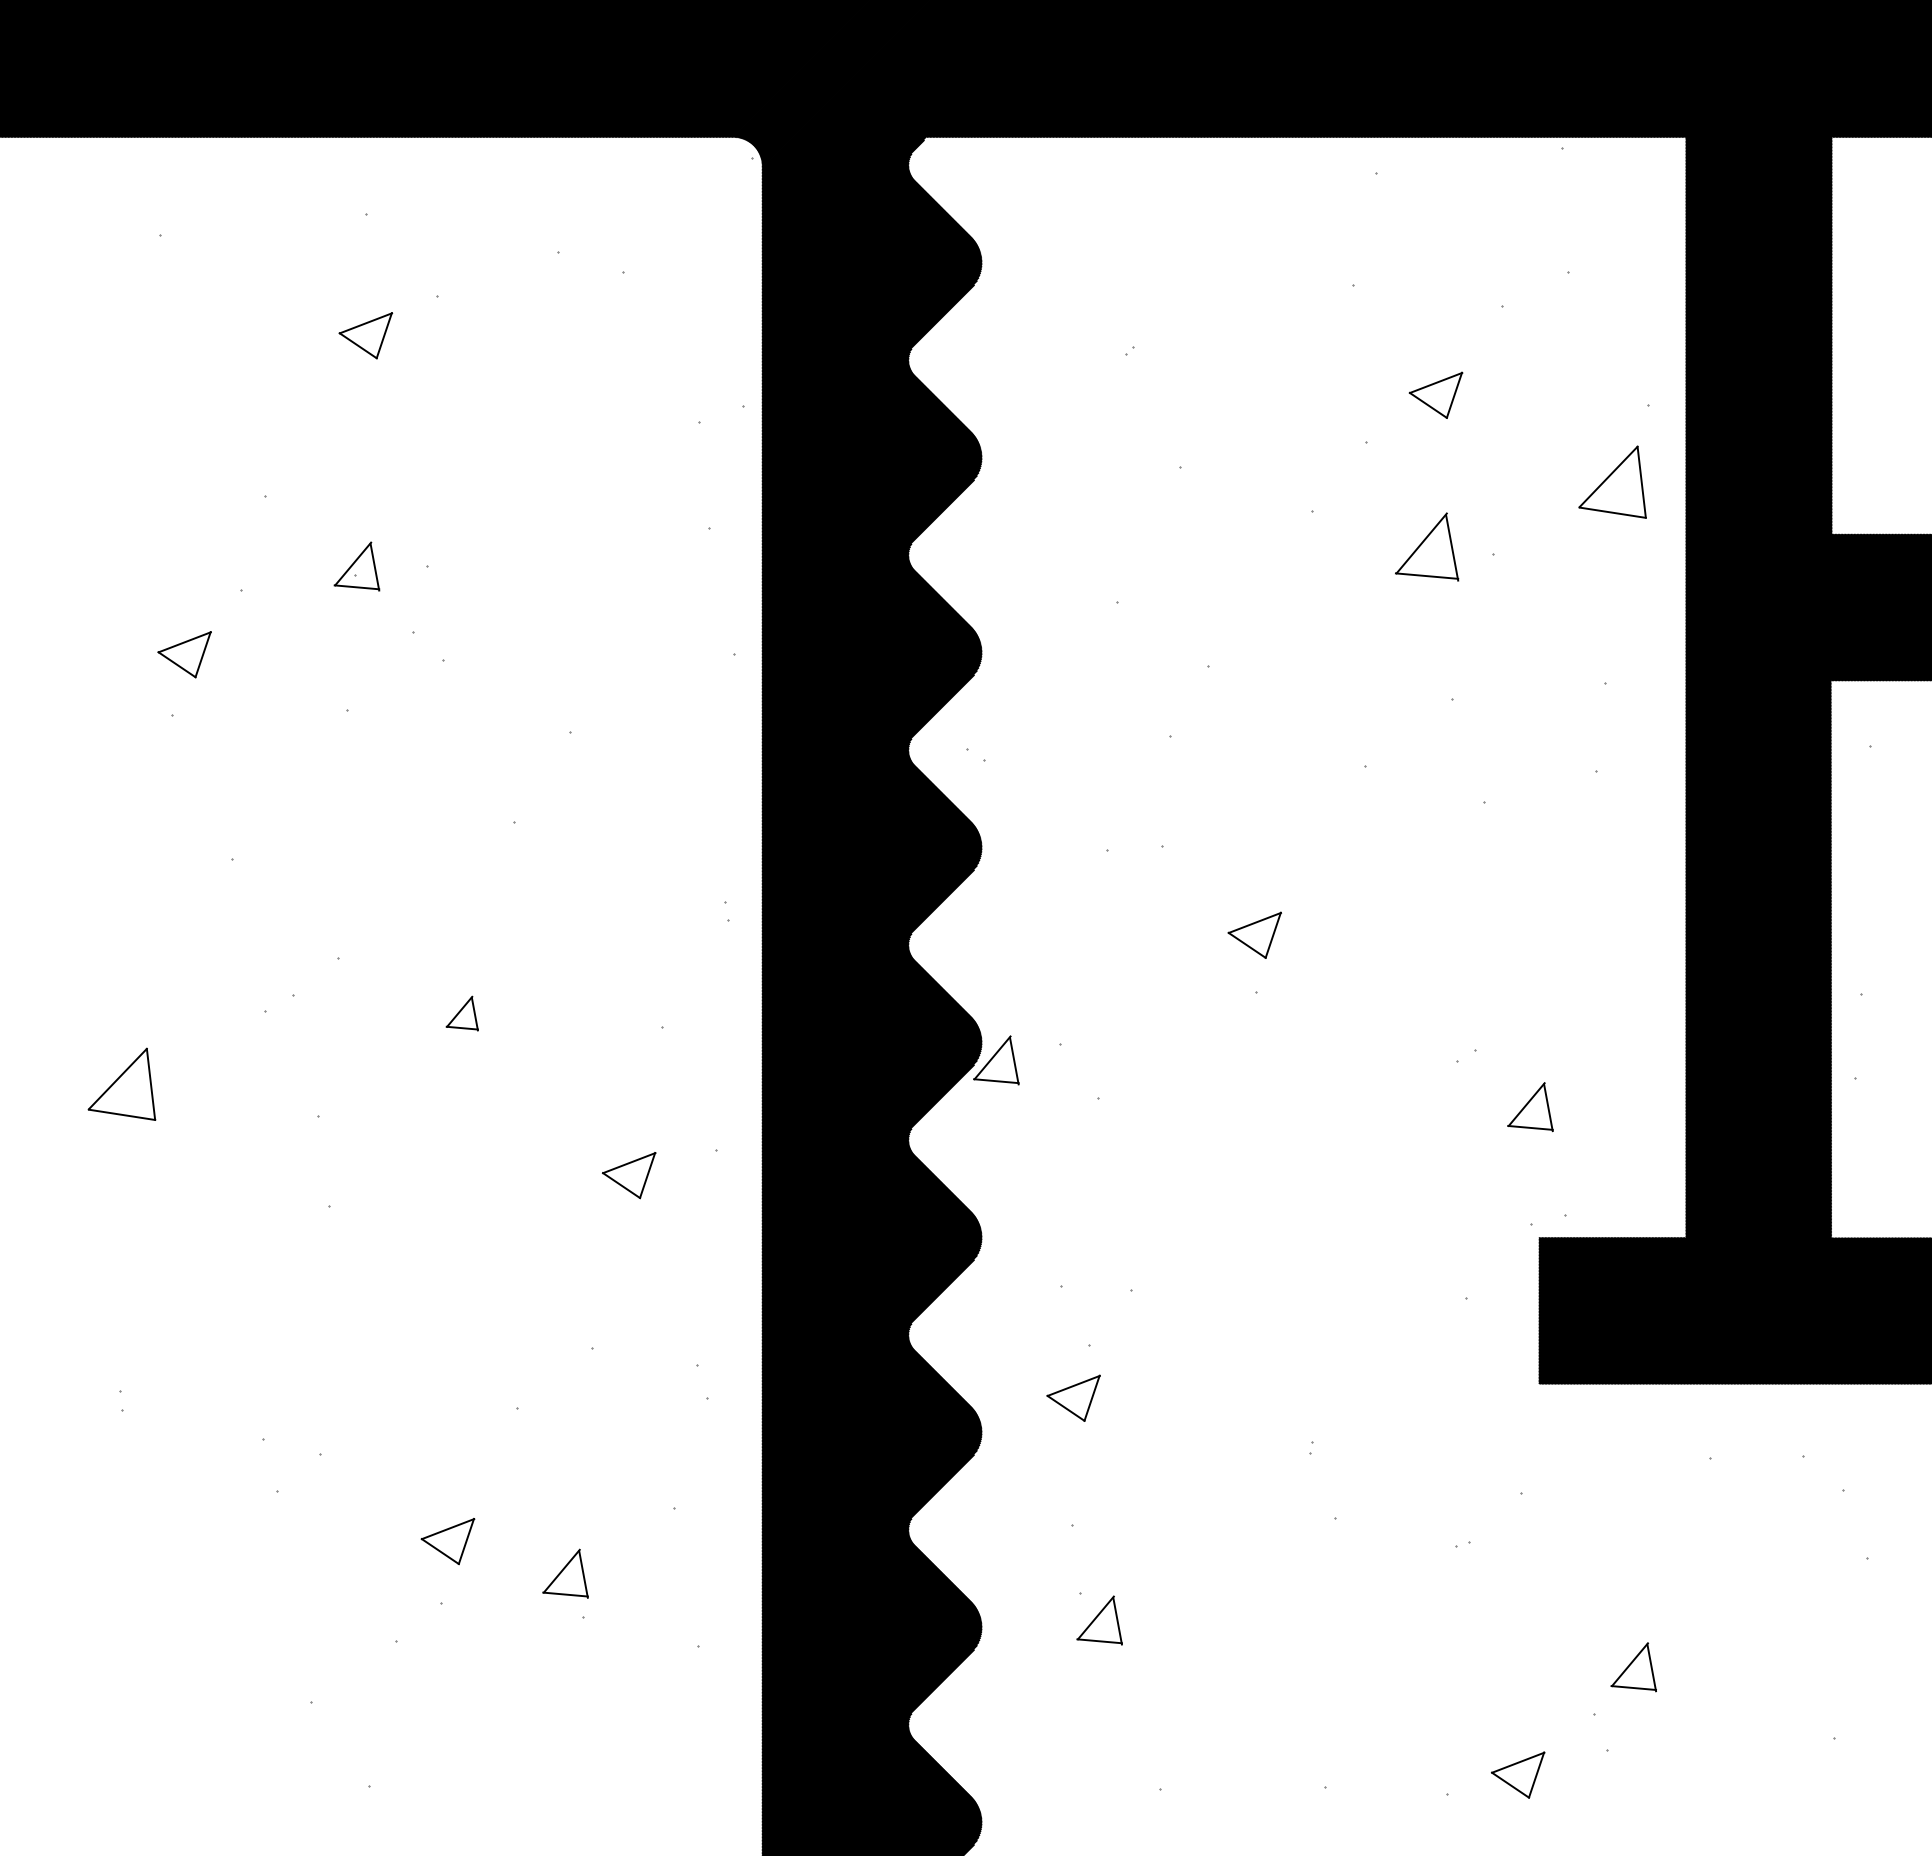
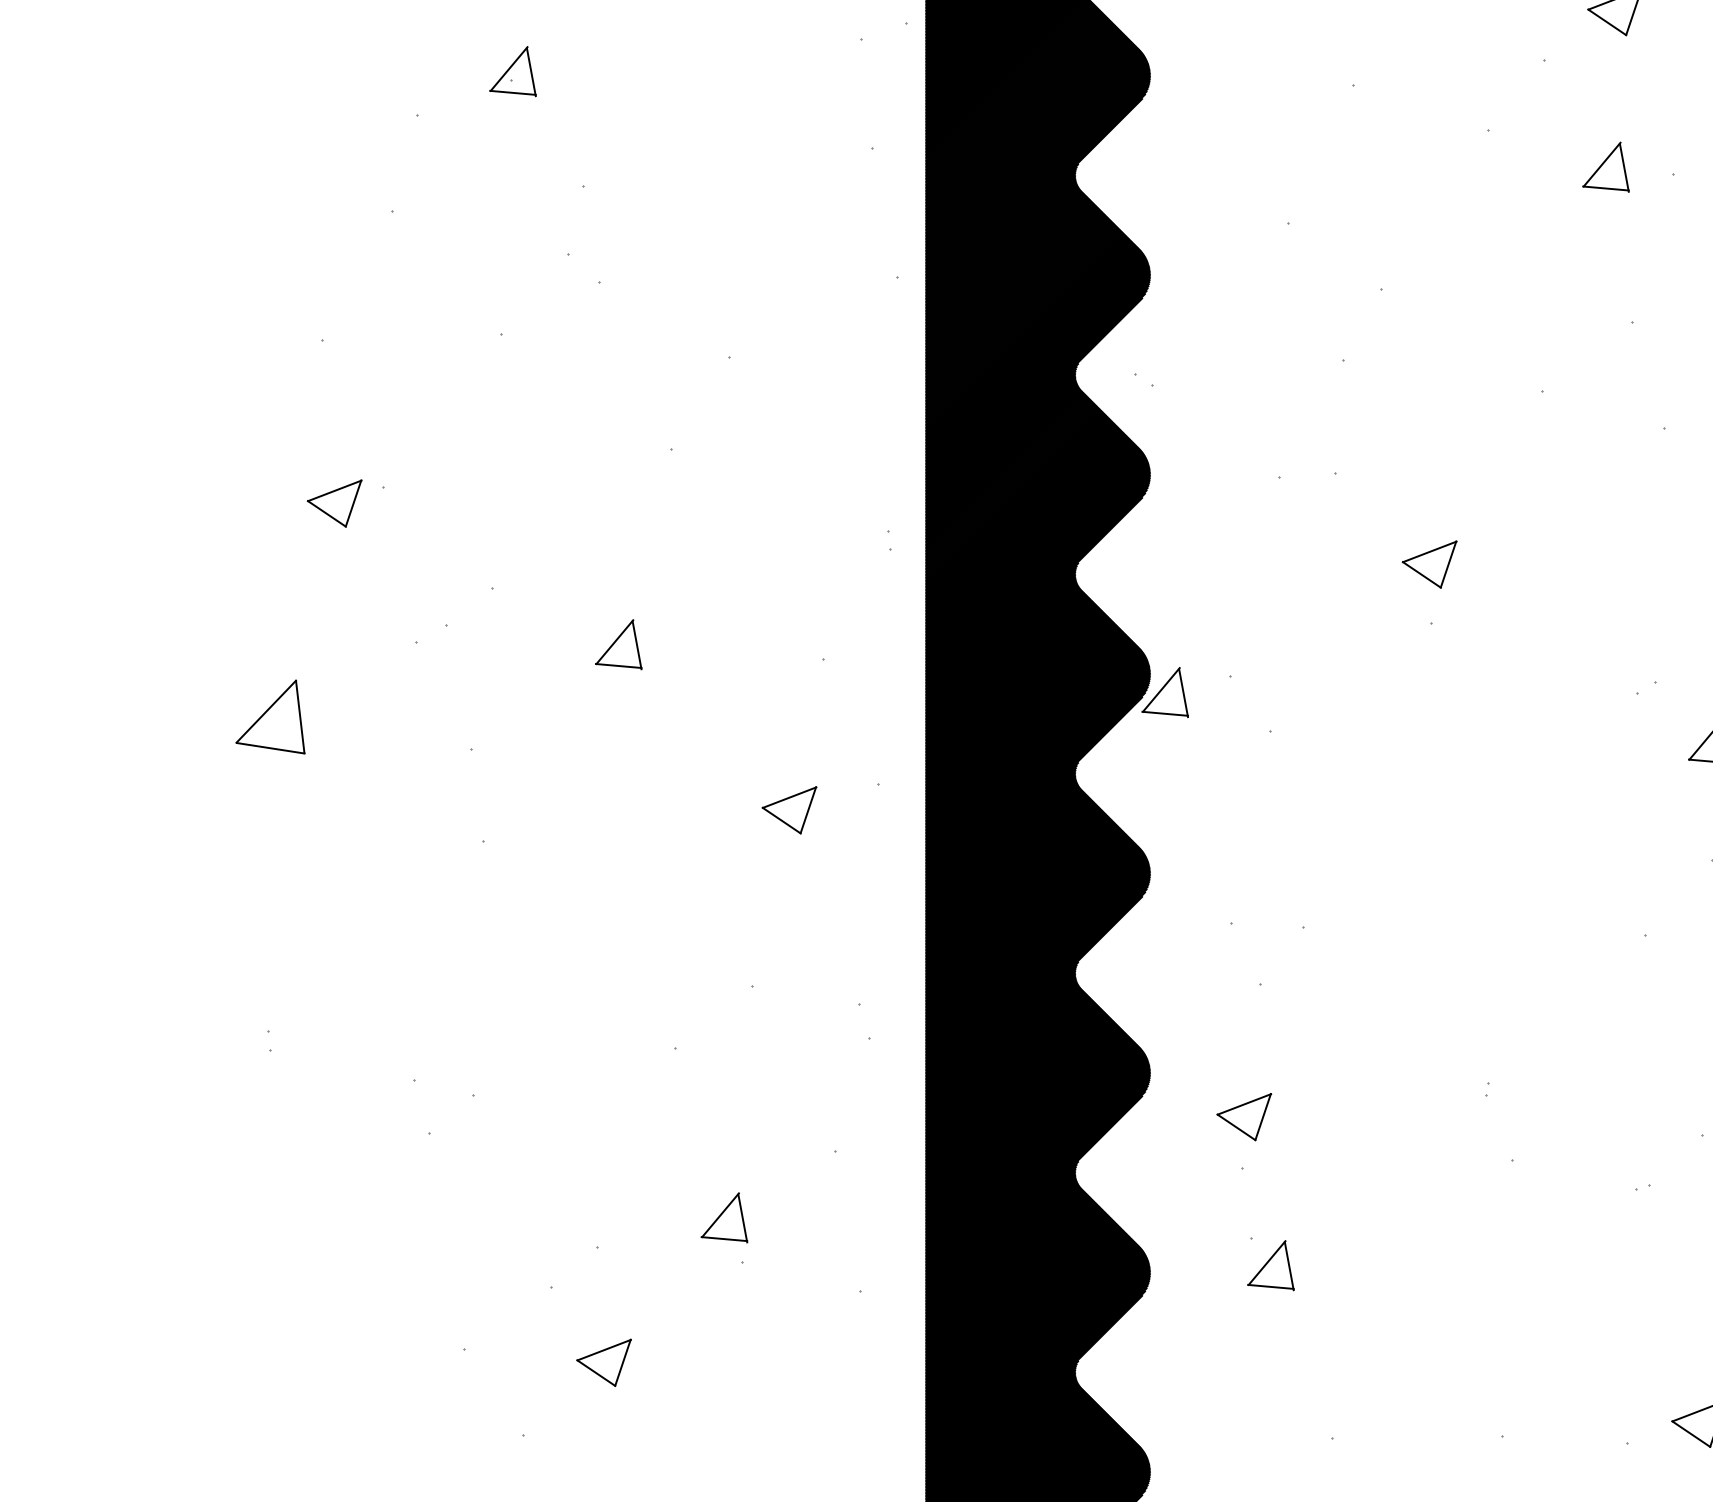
part: (1427, 546) -> (1606, 166), size x0.71
part: (356, 566) -> (512, 71), moved
part: (184, 654) -> (334, 503), moved
part: (462, 1013) -> (618, 644), size x1.43
part: (1073, 1397) -> (1244, 1116), moved
part: (447, 1541) -> (603, 1362), moved

